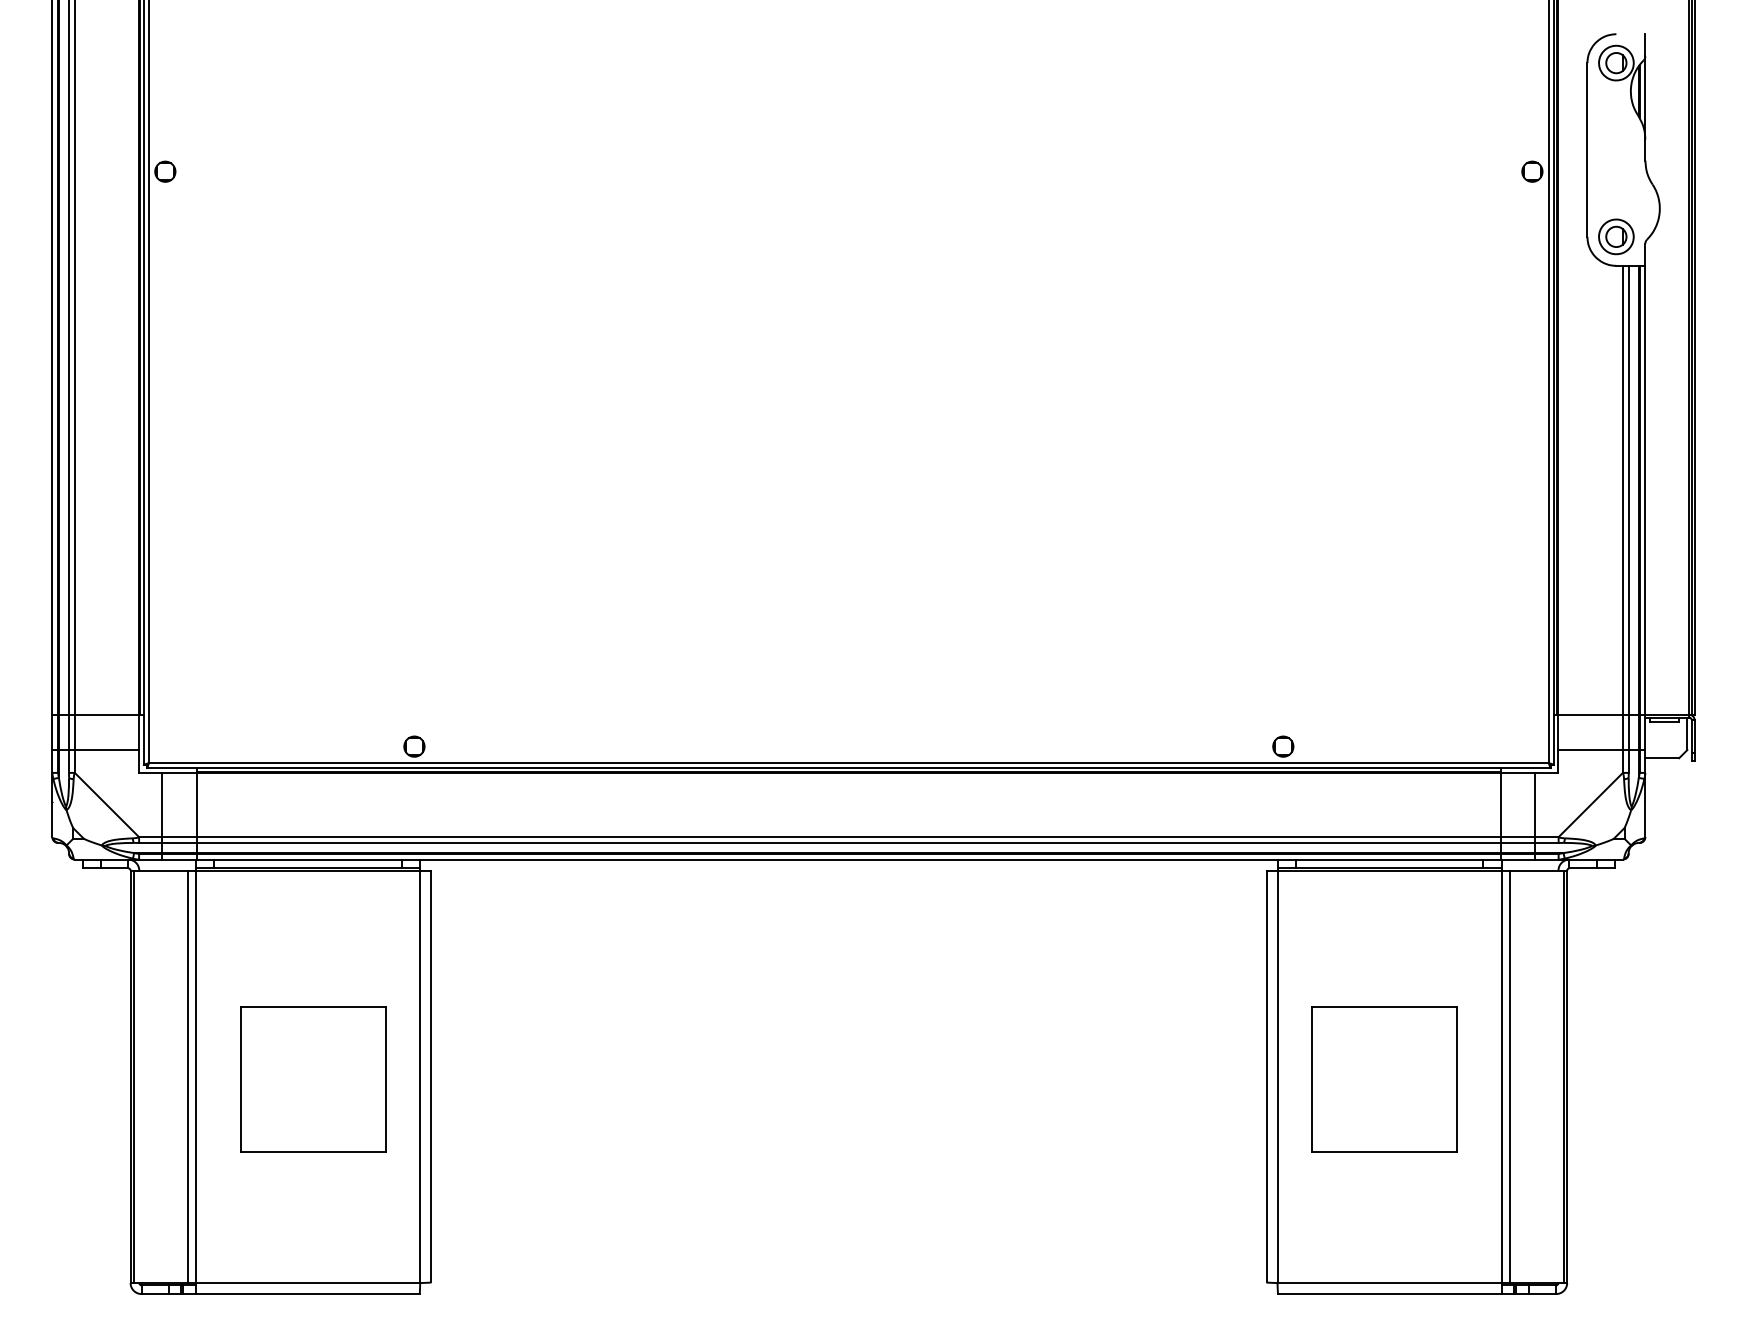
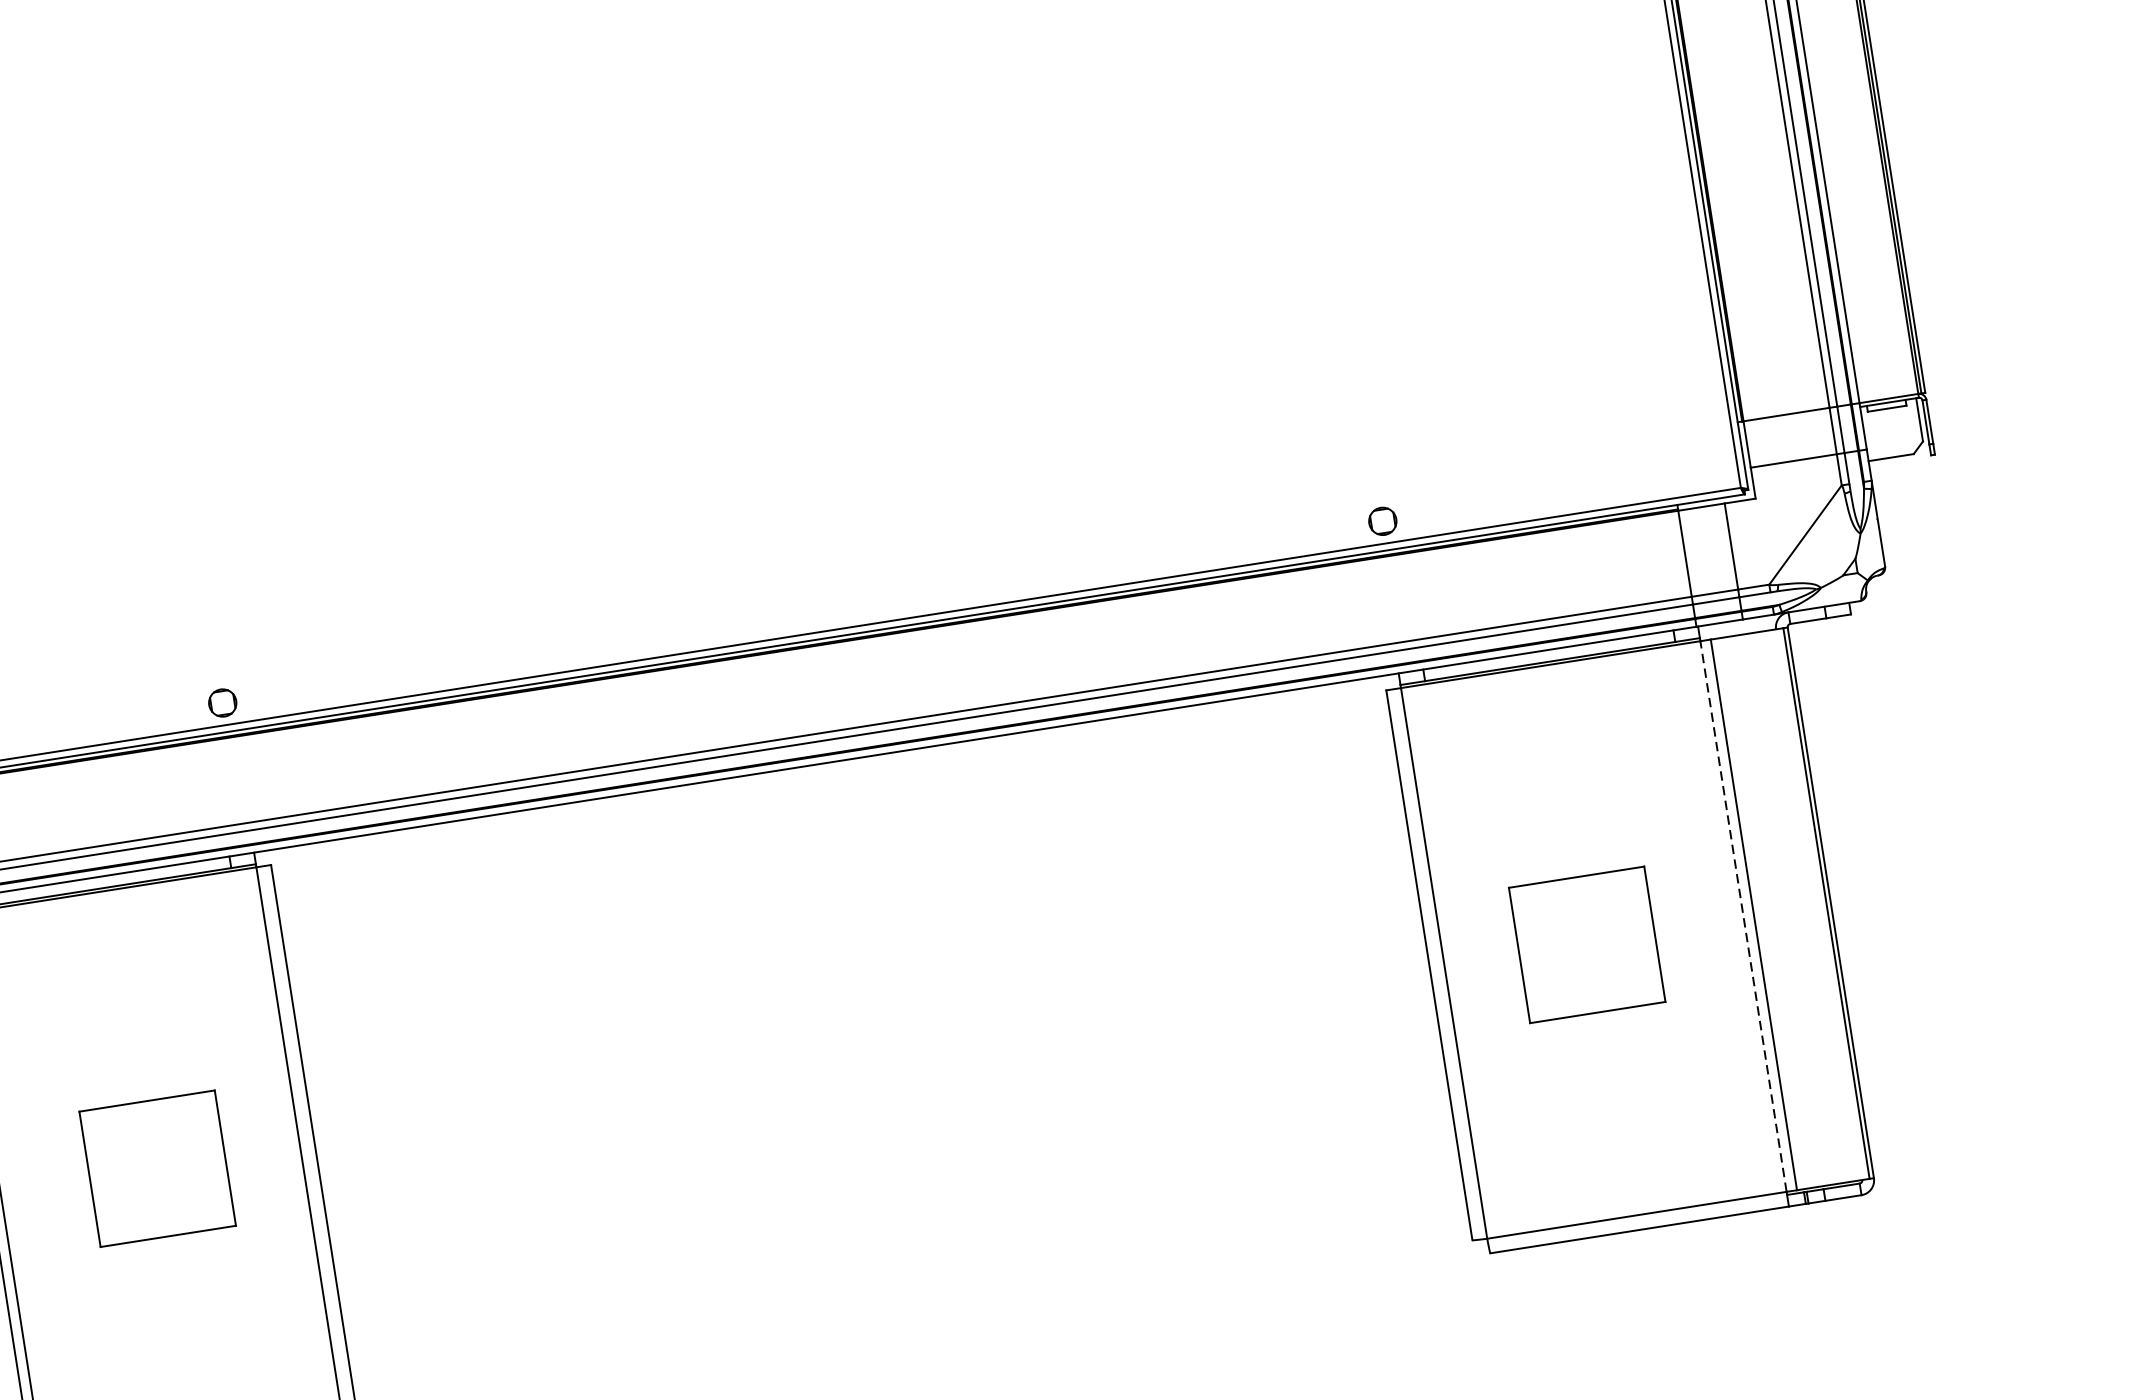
line: (1501, 1076) -> (1743, 916), solid -> dashed
part: (313, 1079) -> (157, 1168), size x0.7
part: (1384, 1079) -> (1587, 944), size x0.7

